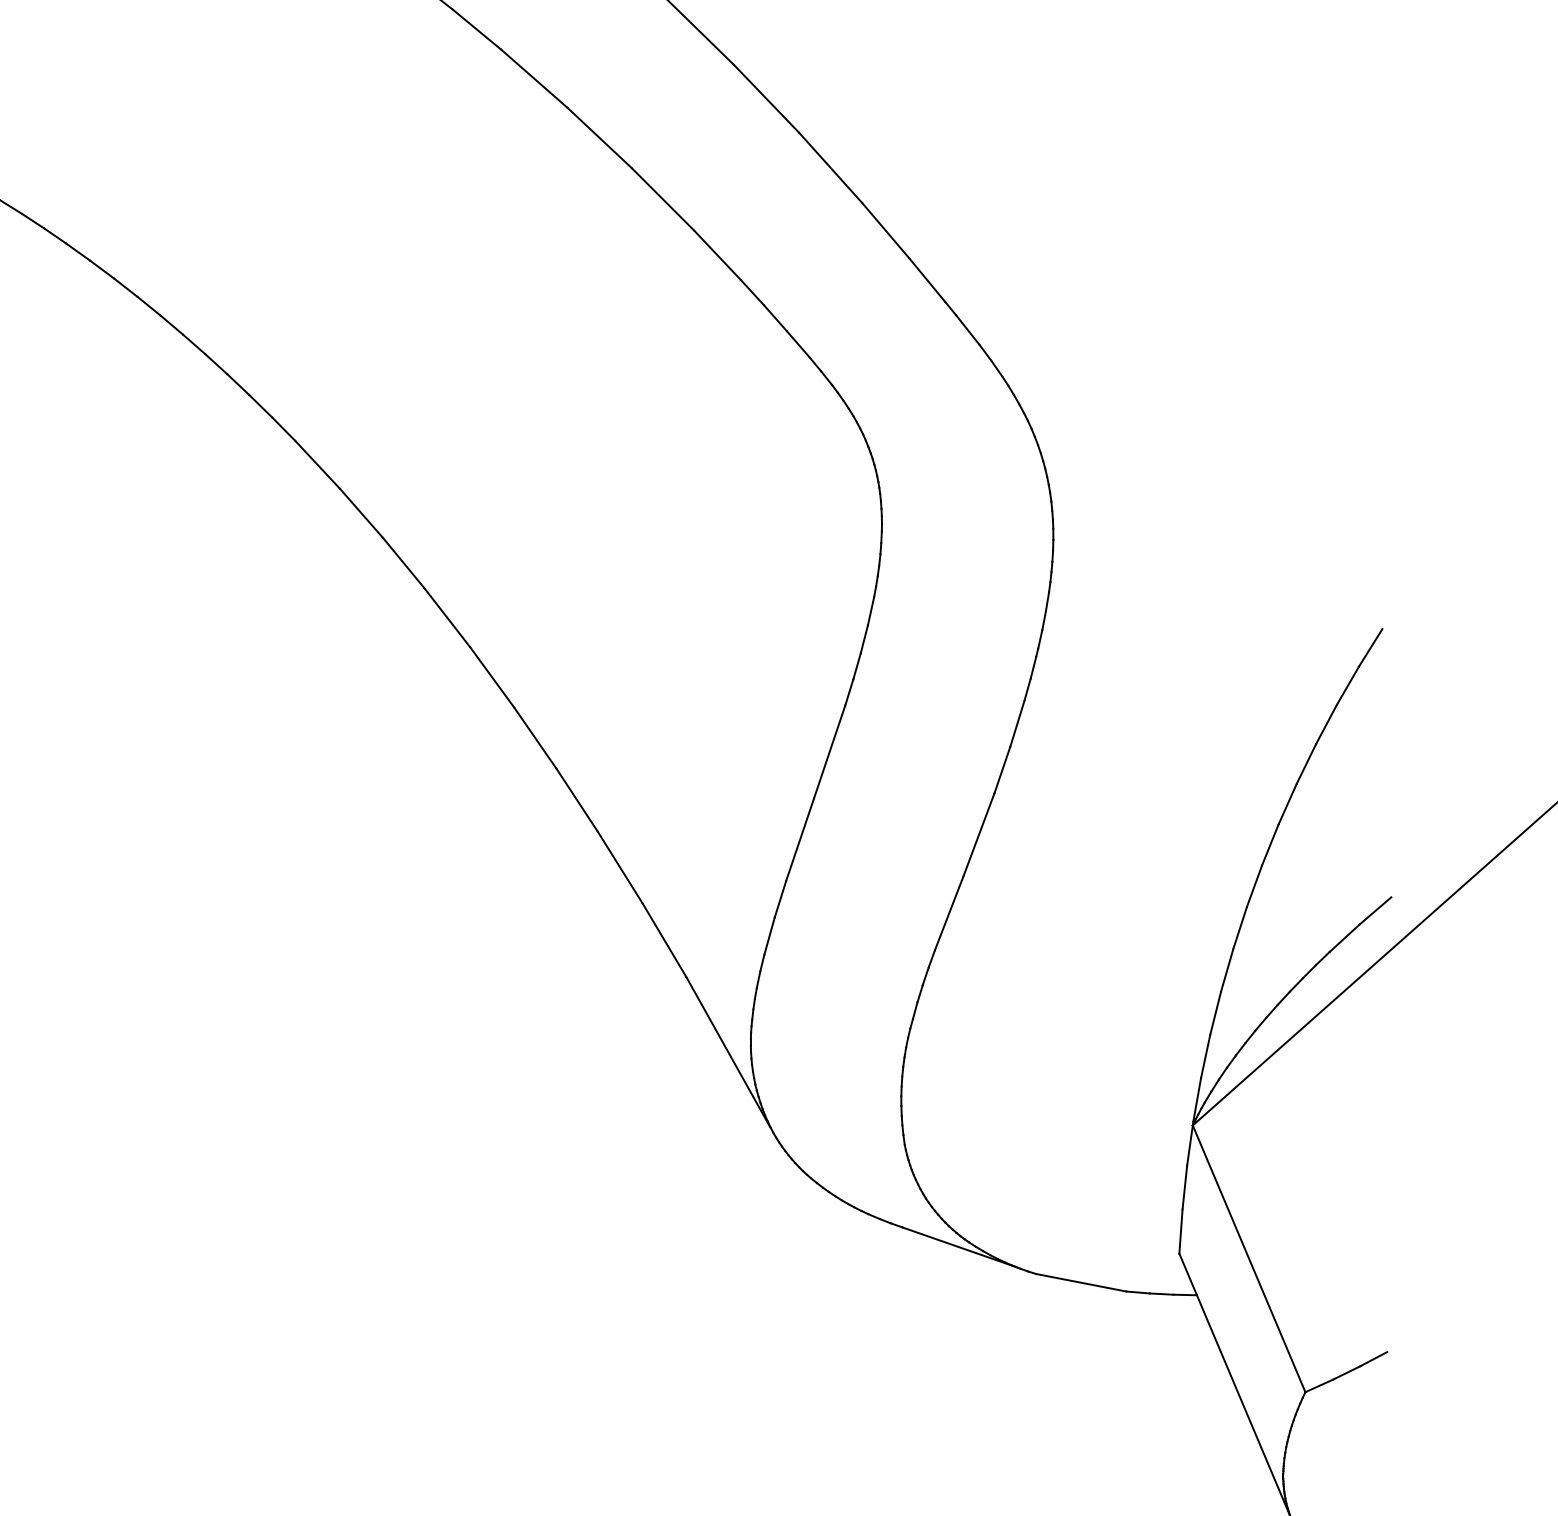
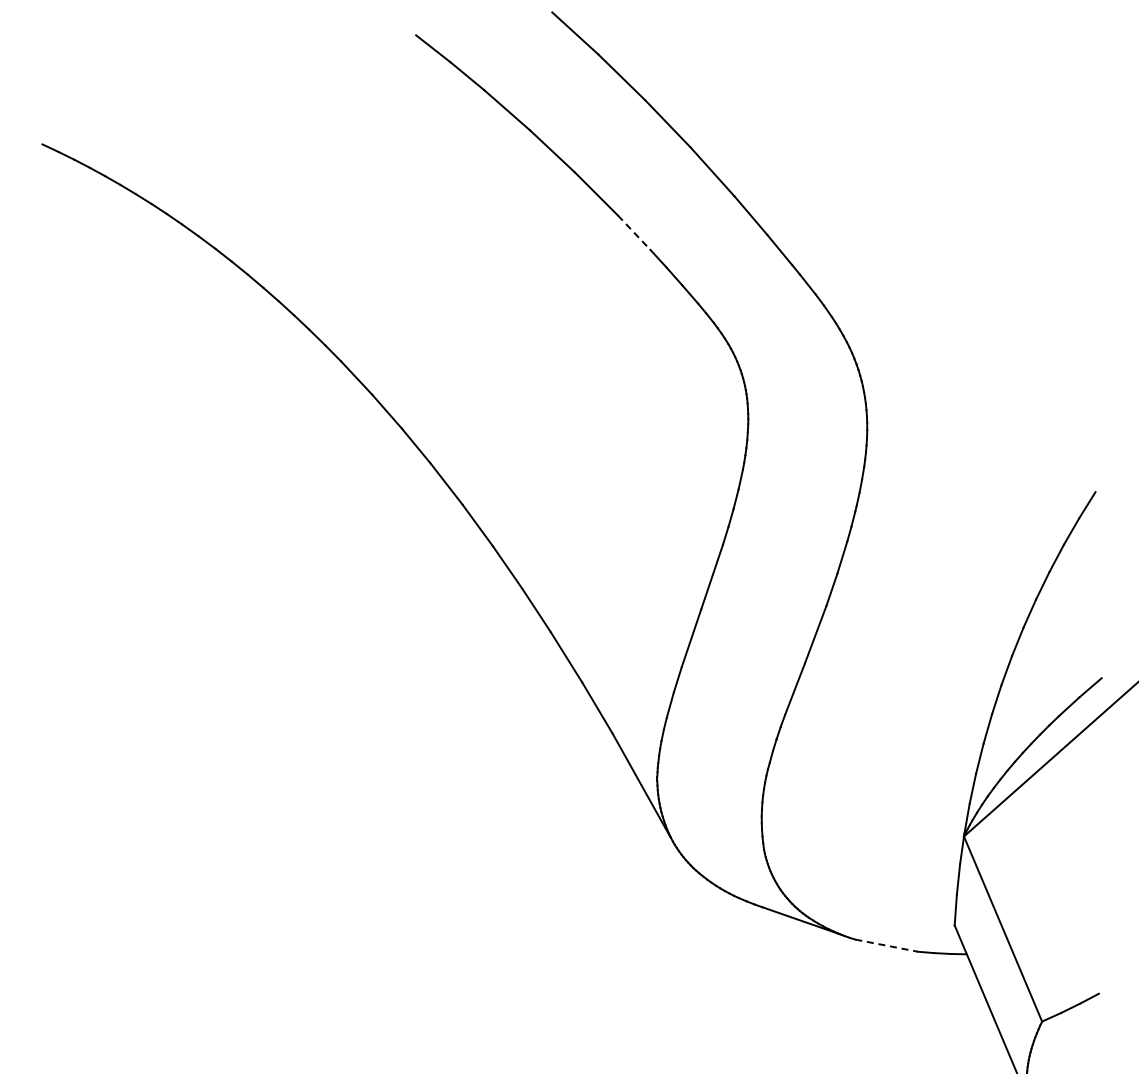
line: (717, 254) -> (634, 232), solid -> dashed
line: (1081, 1282) -> (886, 945), solid -> dashed

